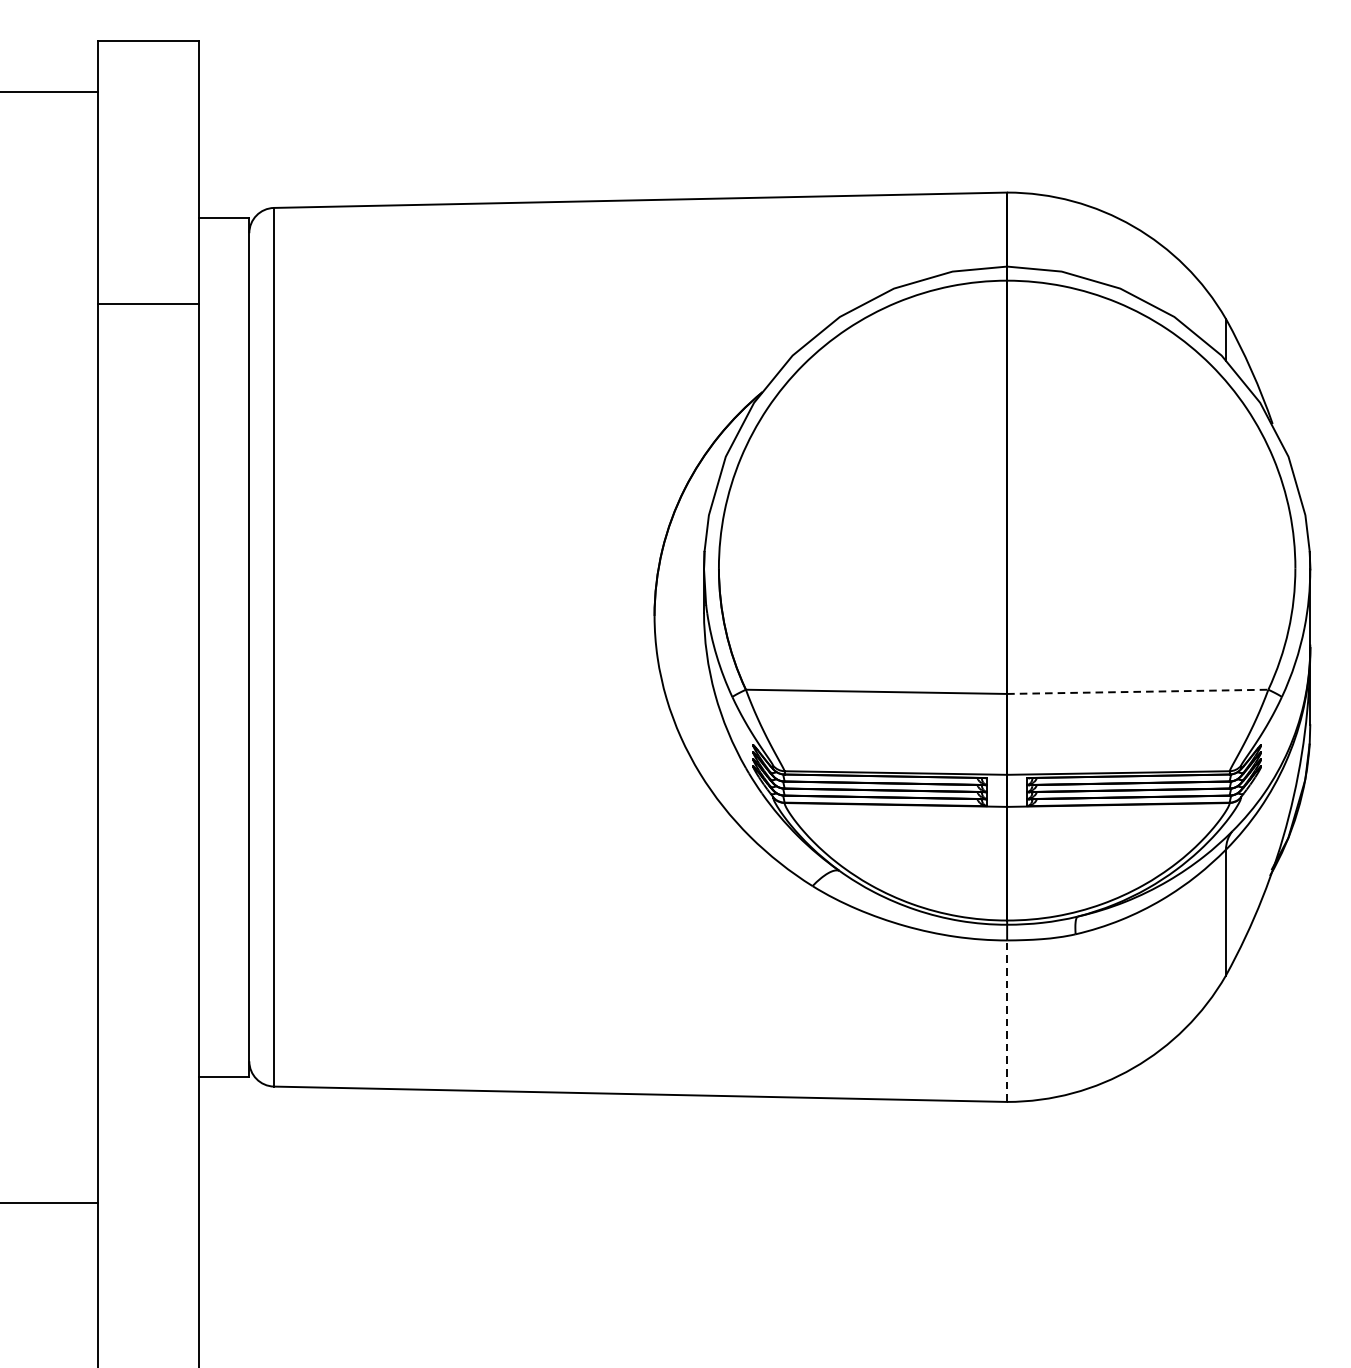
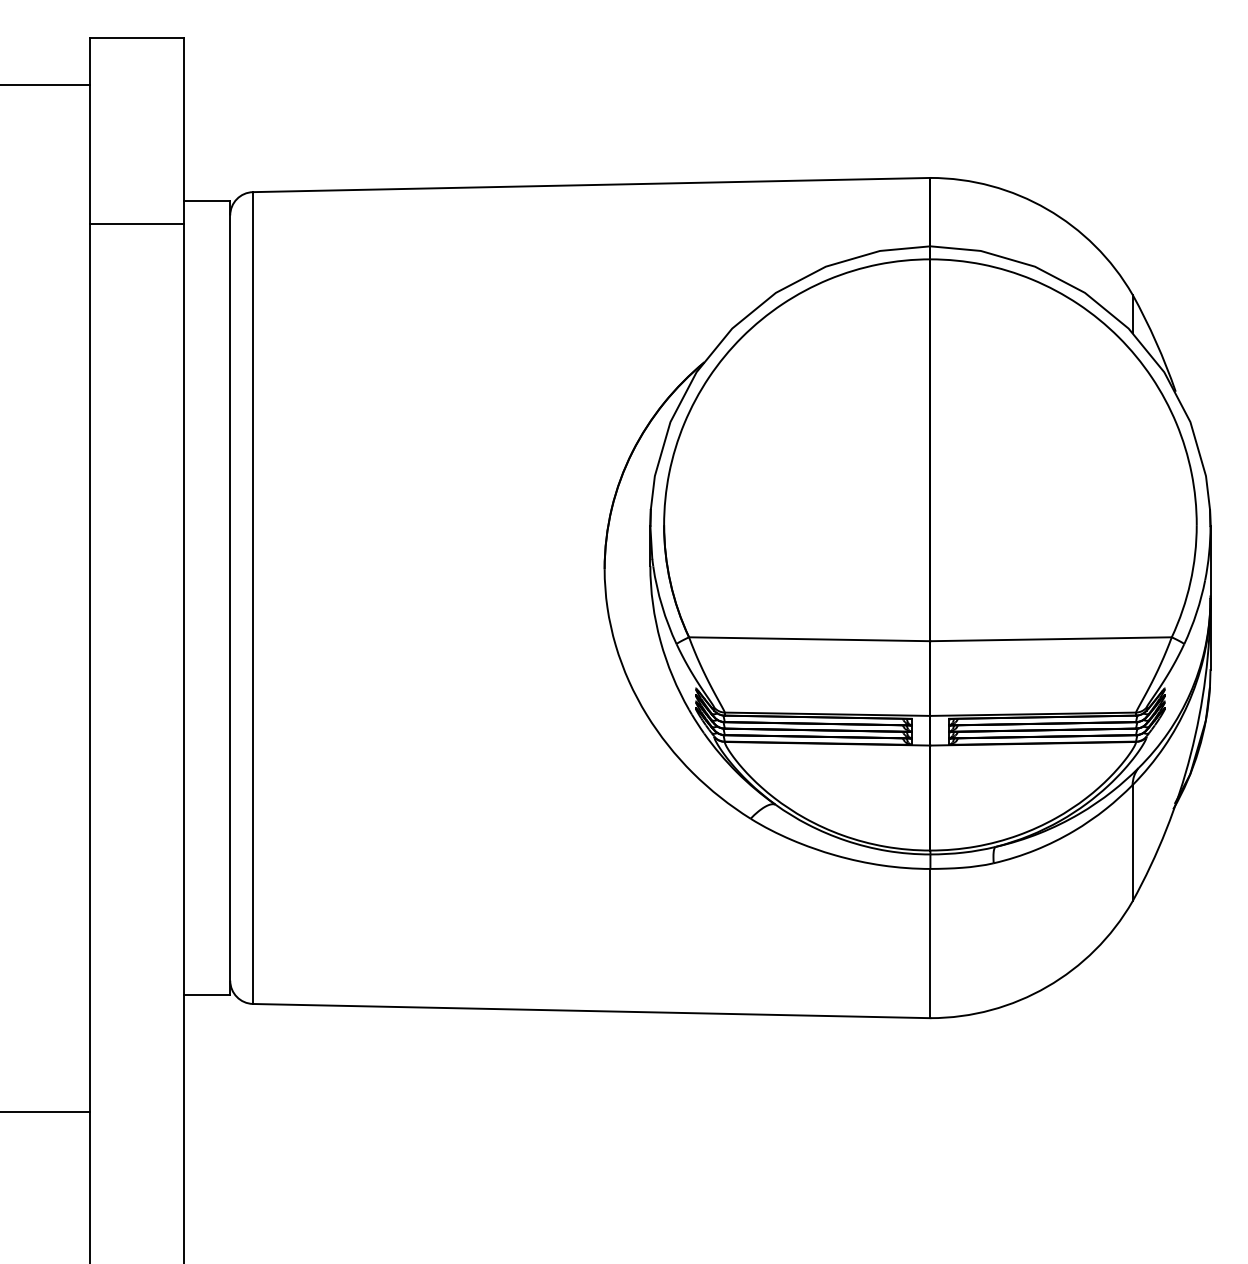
line: (147, 303) -> (136, 223), moved
line: (1138, 692) -> (1051, 639), dashed -> solid
line: (1007, 1021) -> (930, 943), dashed -> solid

